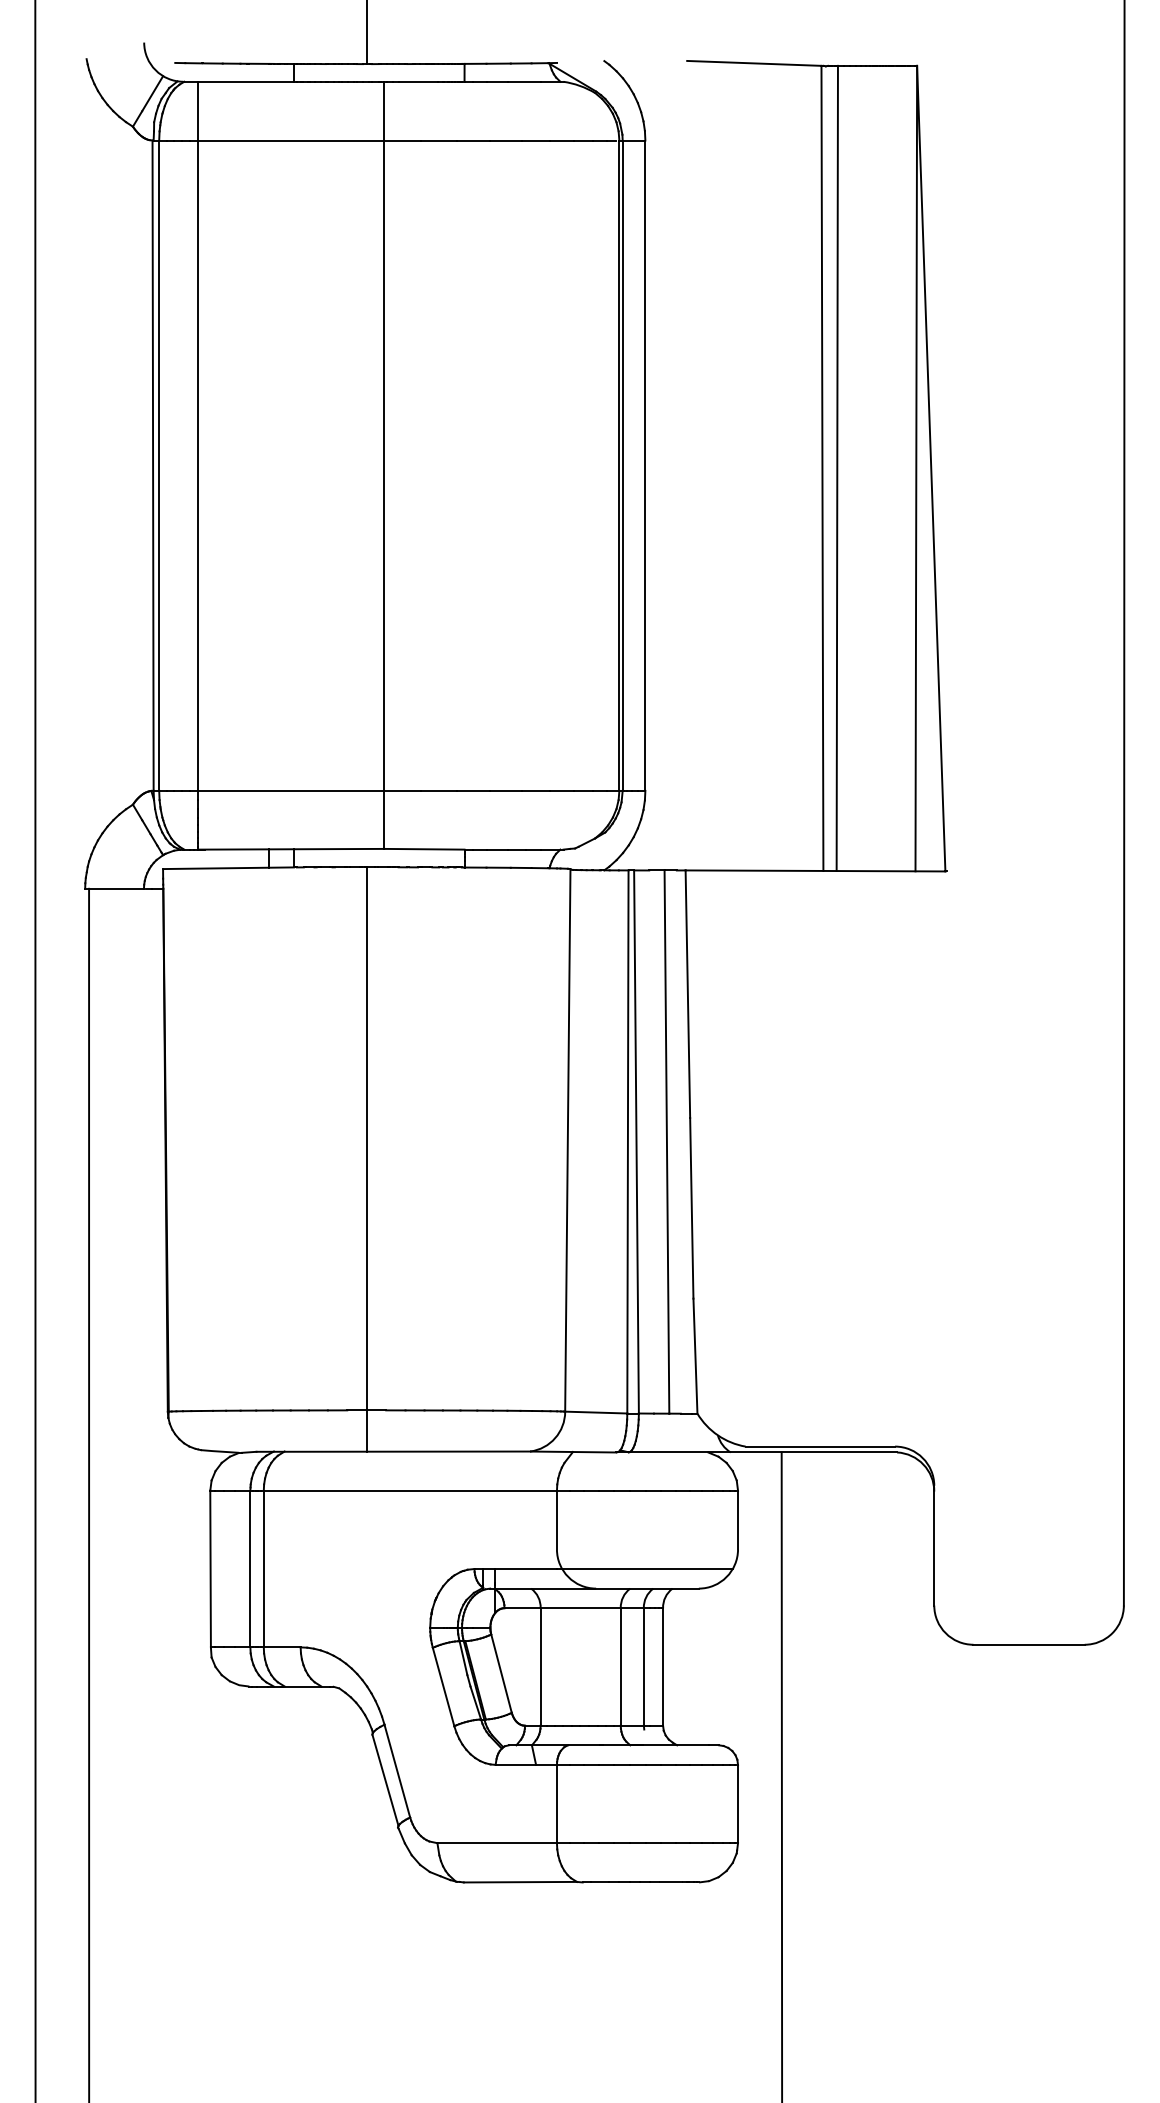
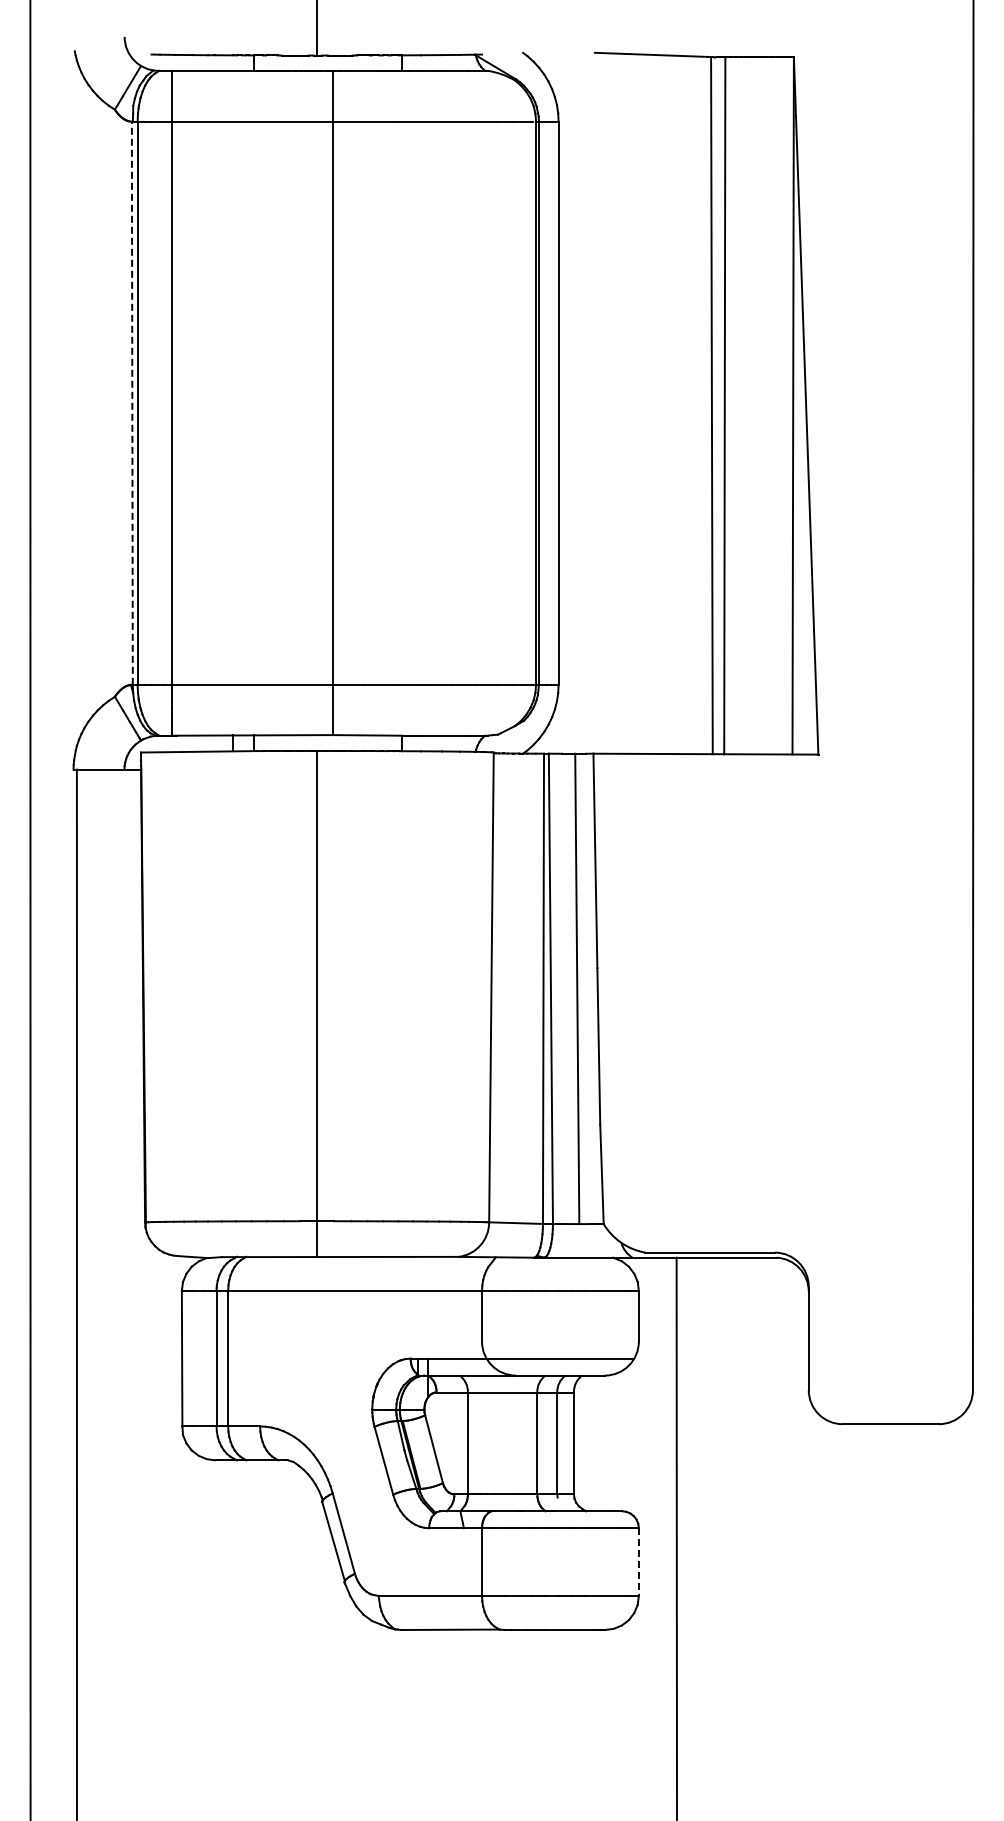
line: (153, 465) -> (132, 403), solid -> dashed
line: (737, 1804) -> (638, 1562), solid -> dashed

